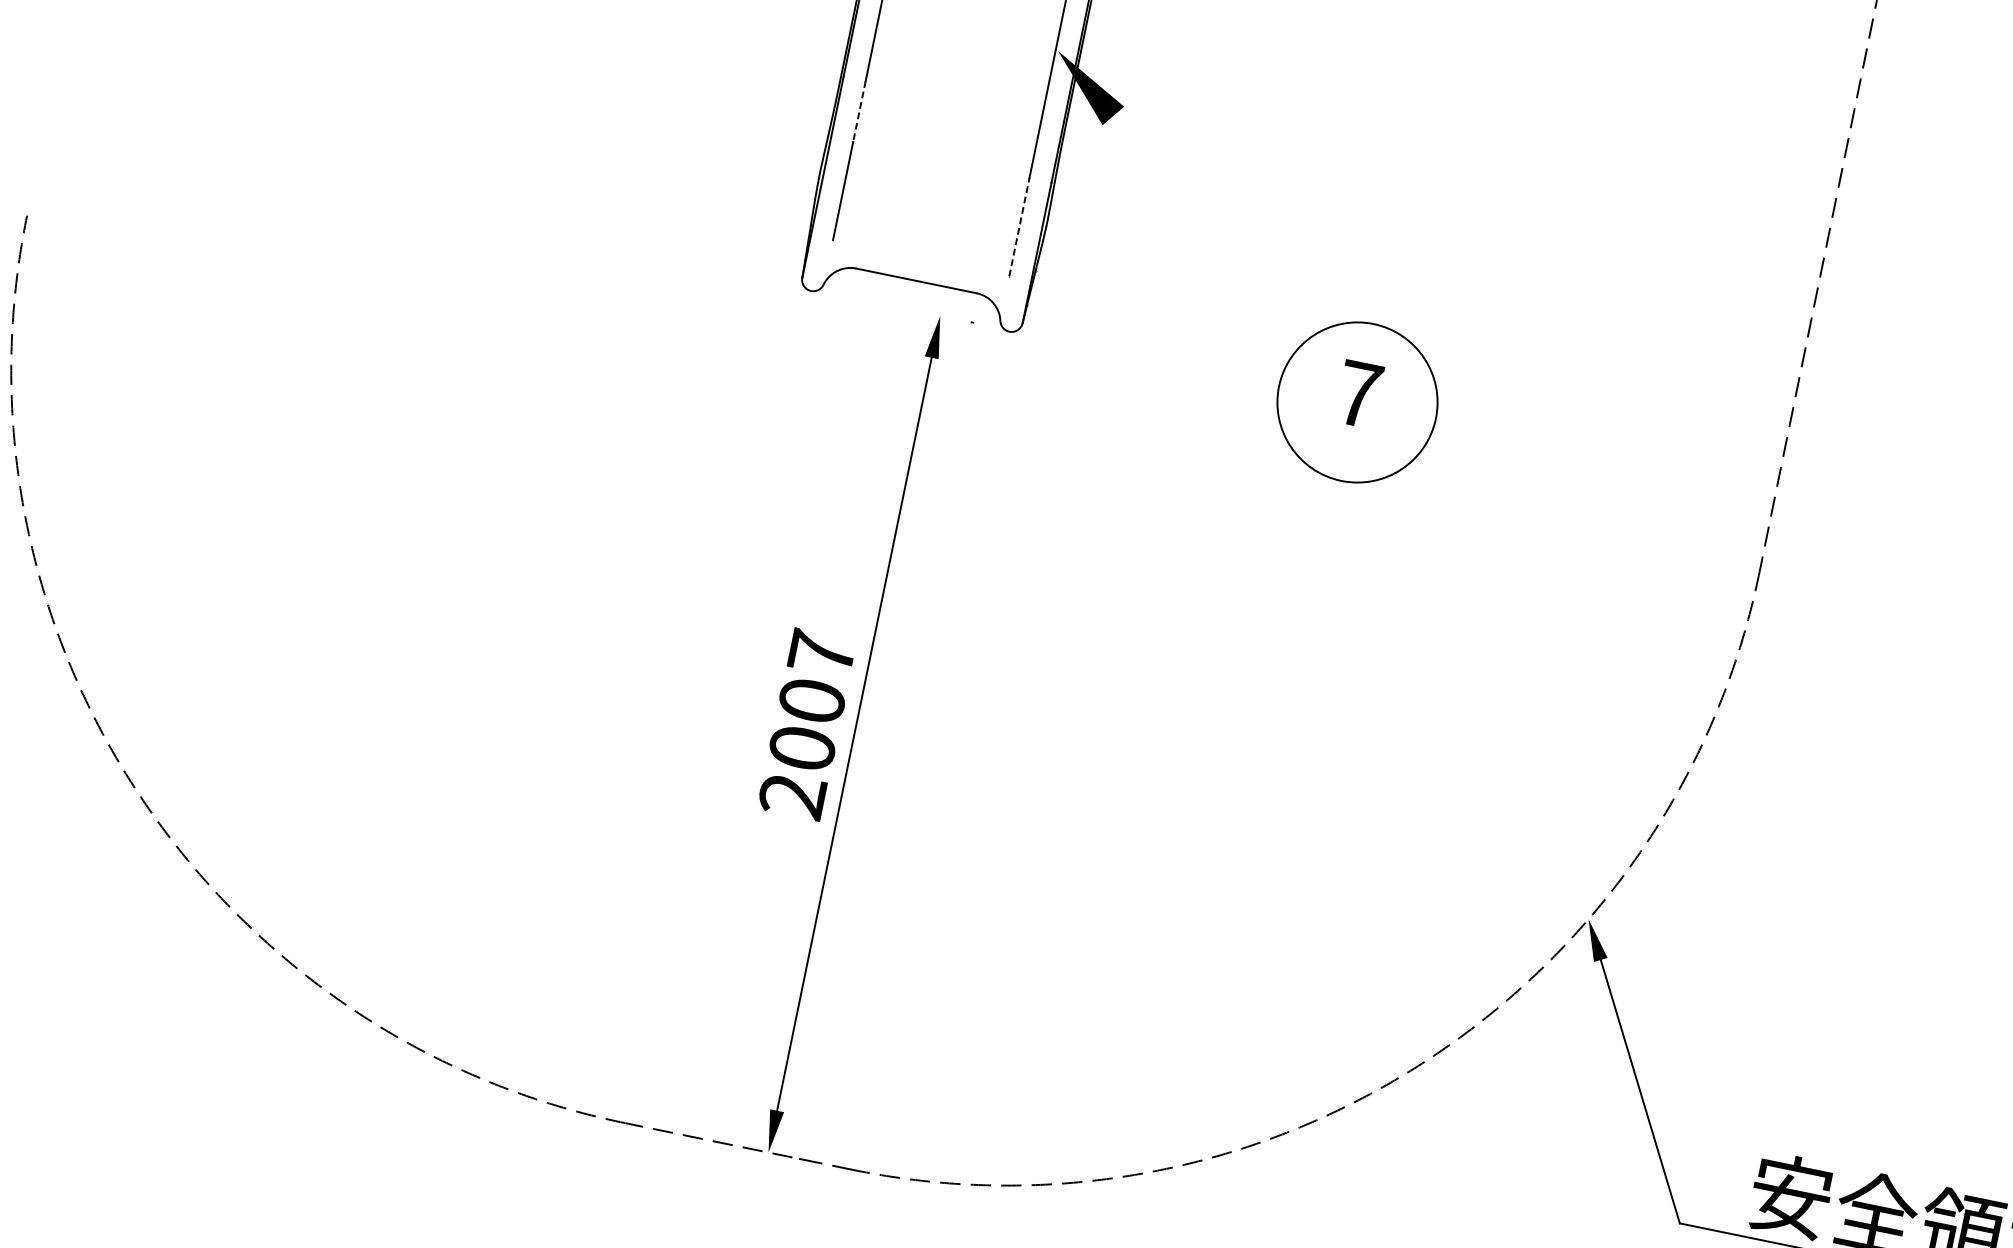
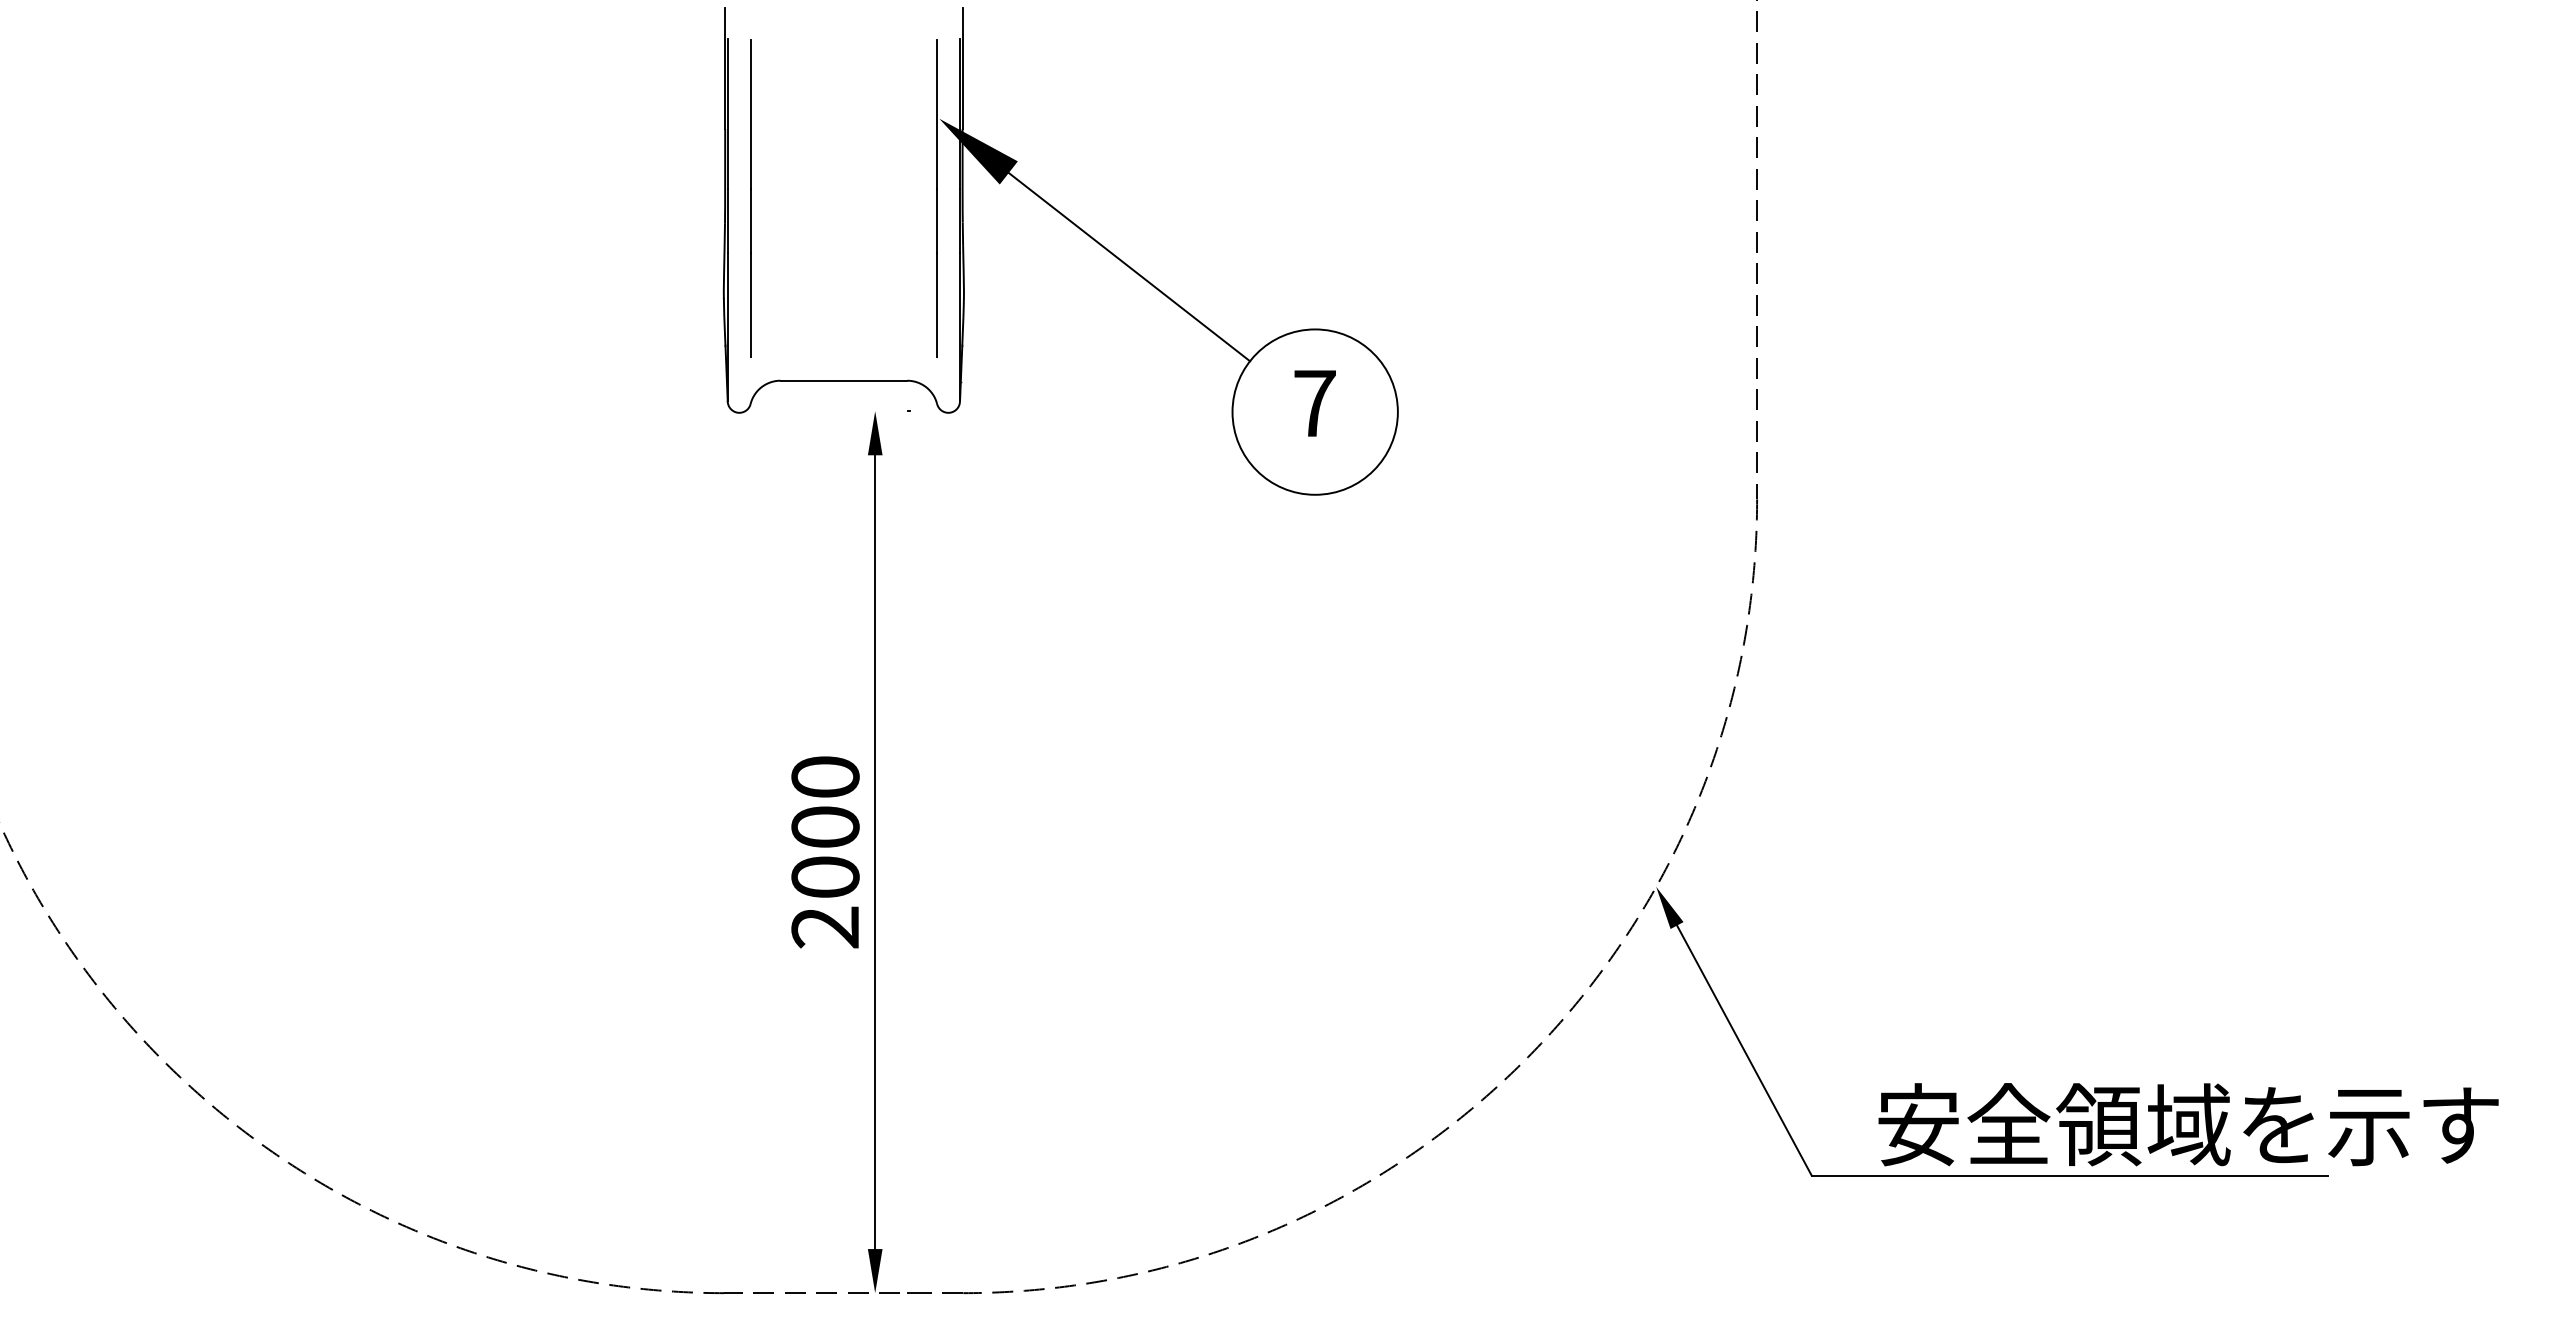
line: (858, 111) -> (750, 221), dashed -> solid
line: (1019, 227) -> (936, 305), dashed -> solid
line: (1209, 228) -> (1129, 266), added
text: (822, 652) -> (825, 776), 2007 -> 2000

